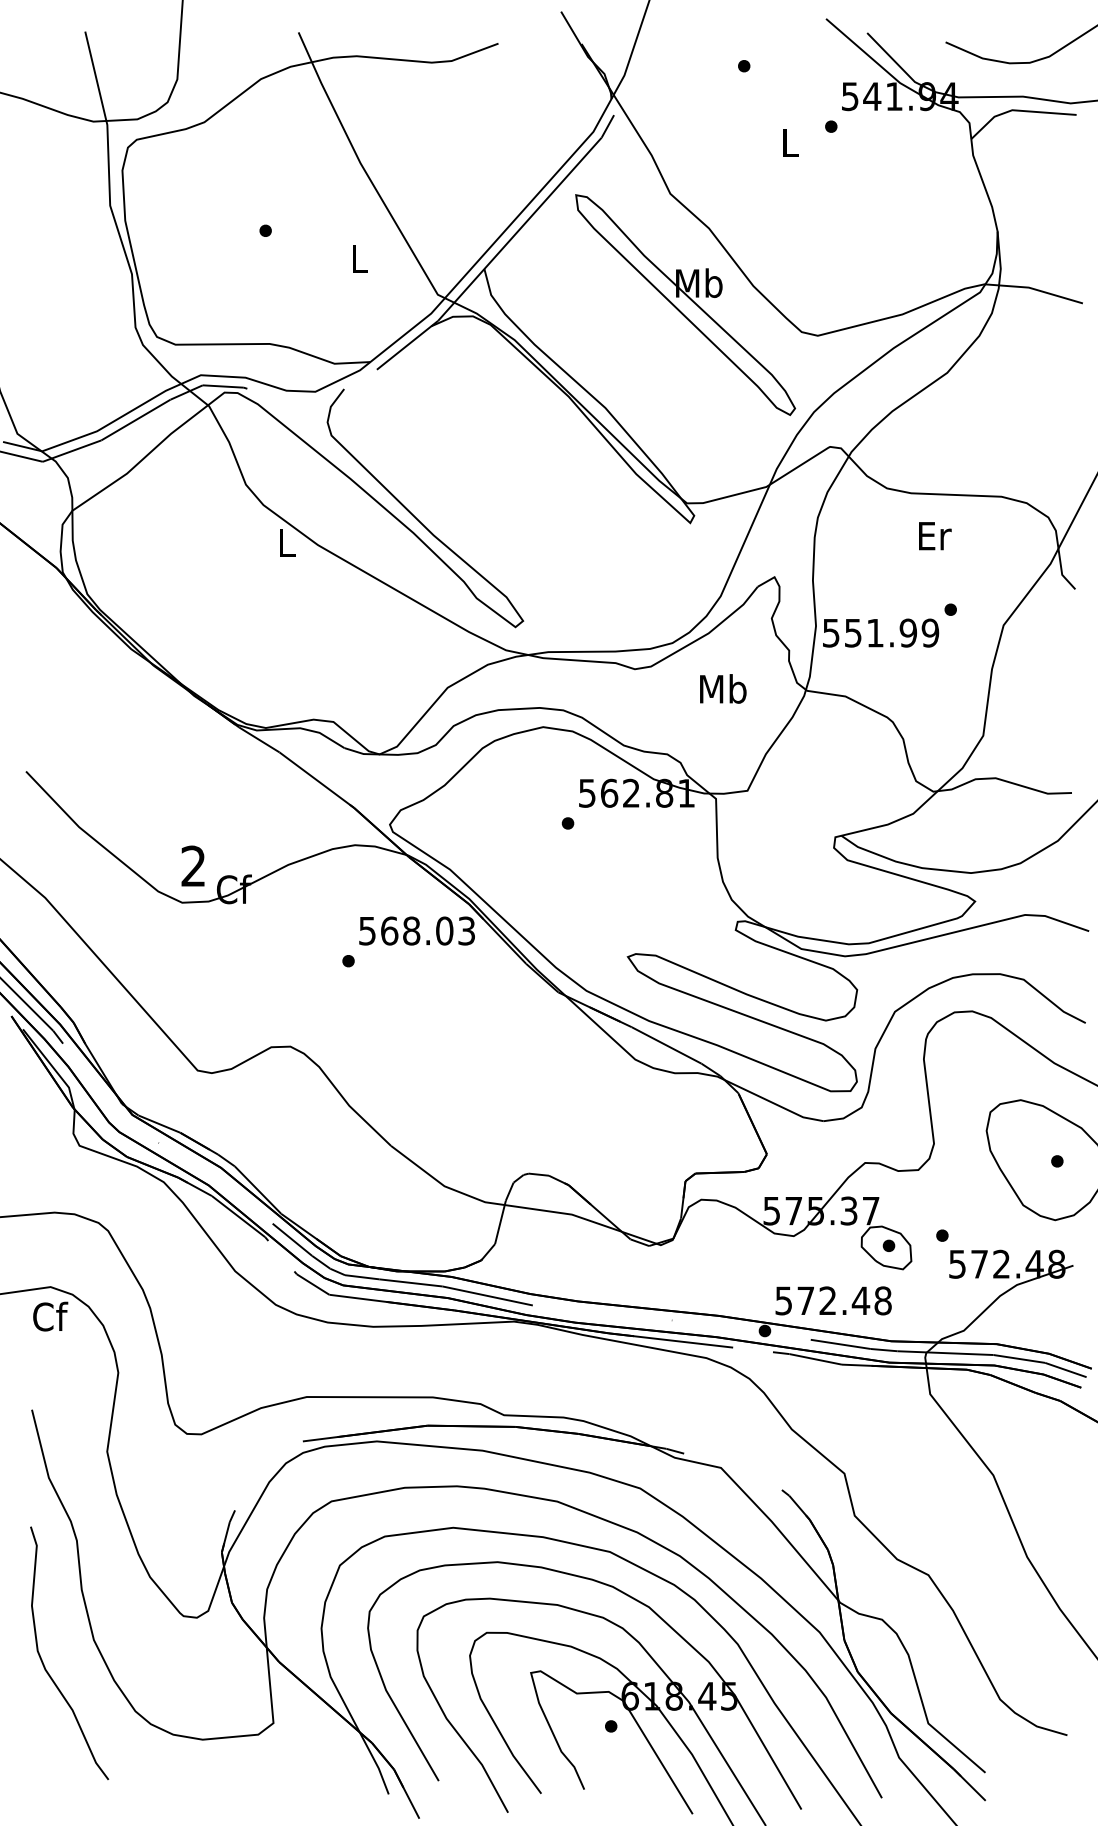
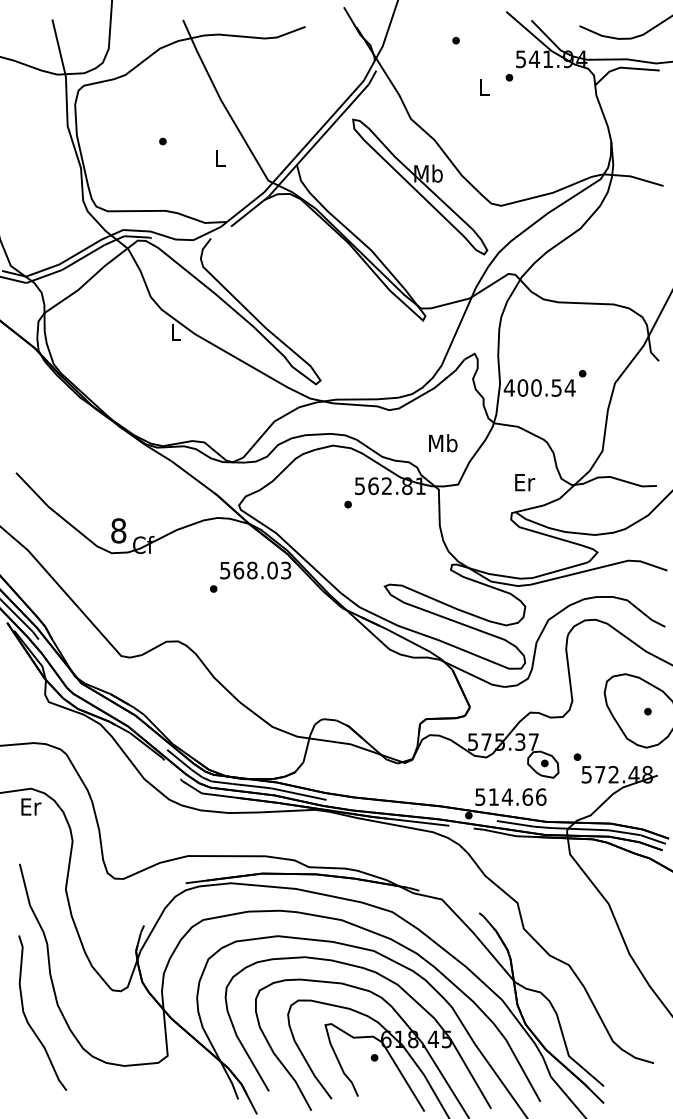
text: (935, 535) -> (525, 482), moved
text: (880, 632) -> (539, 387), 551.99 -> 400.54
text: (723, 689) -> (443, 443), moved
text: (193, 865) -> (118, 530), 2 -> 8
text: (844, 1299) -> (517, 796), 572.48 -> 514.66
text: (49, 1316) -> (30, 806), Cf -> Er

